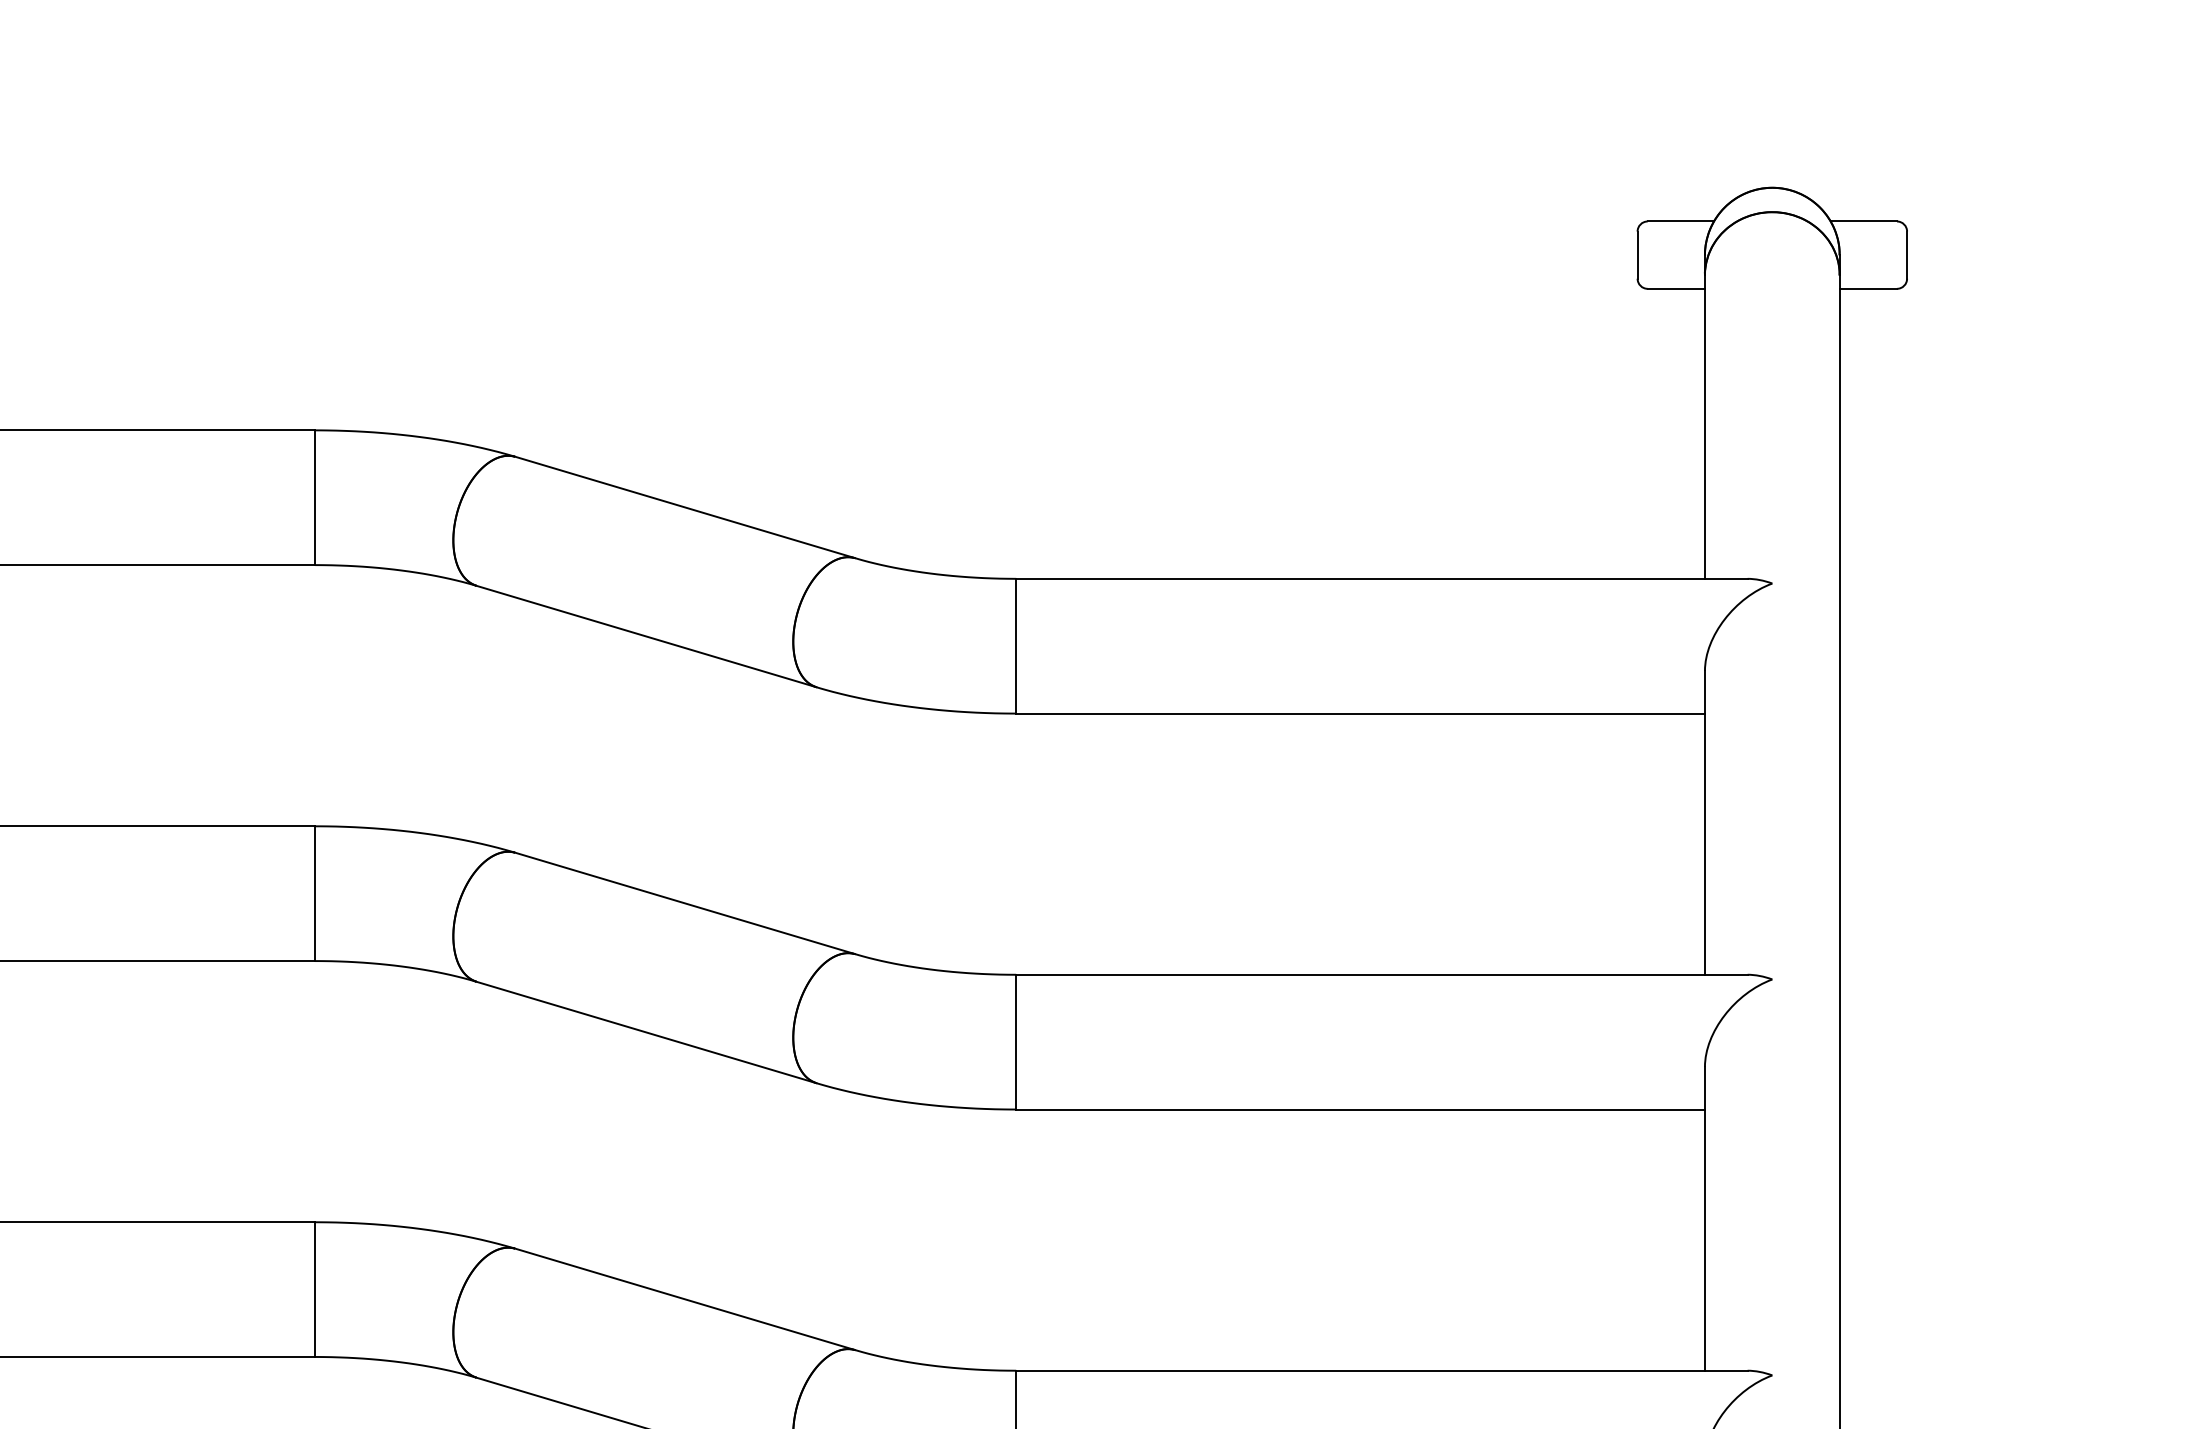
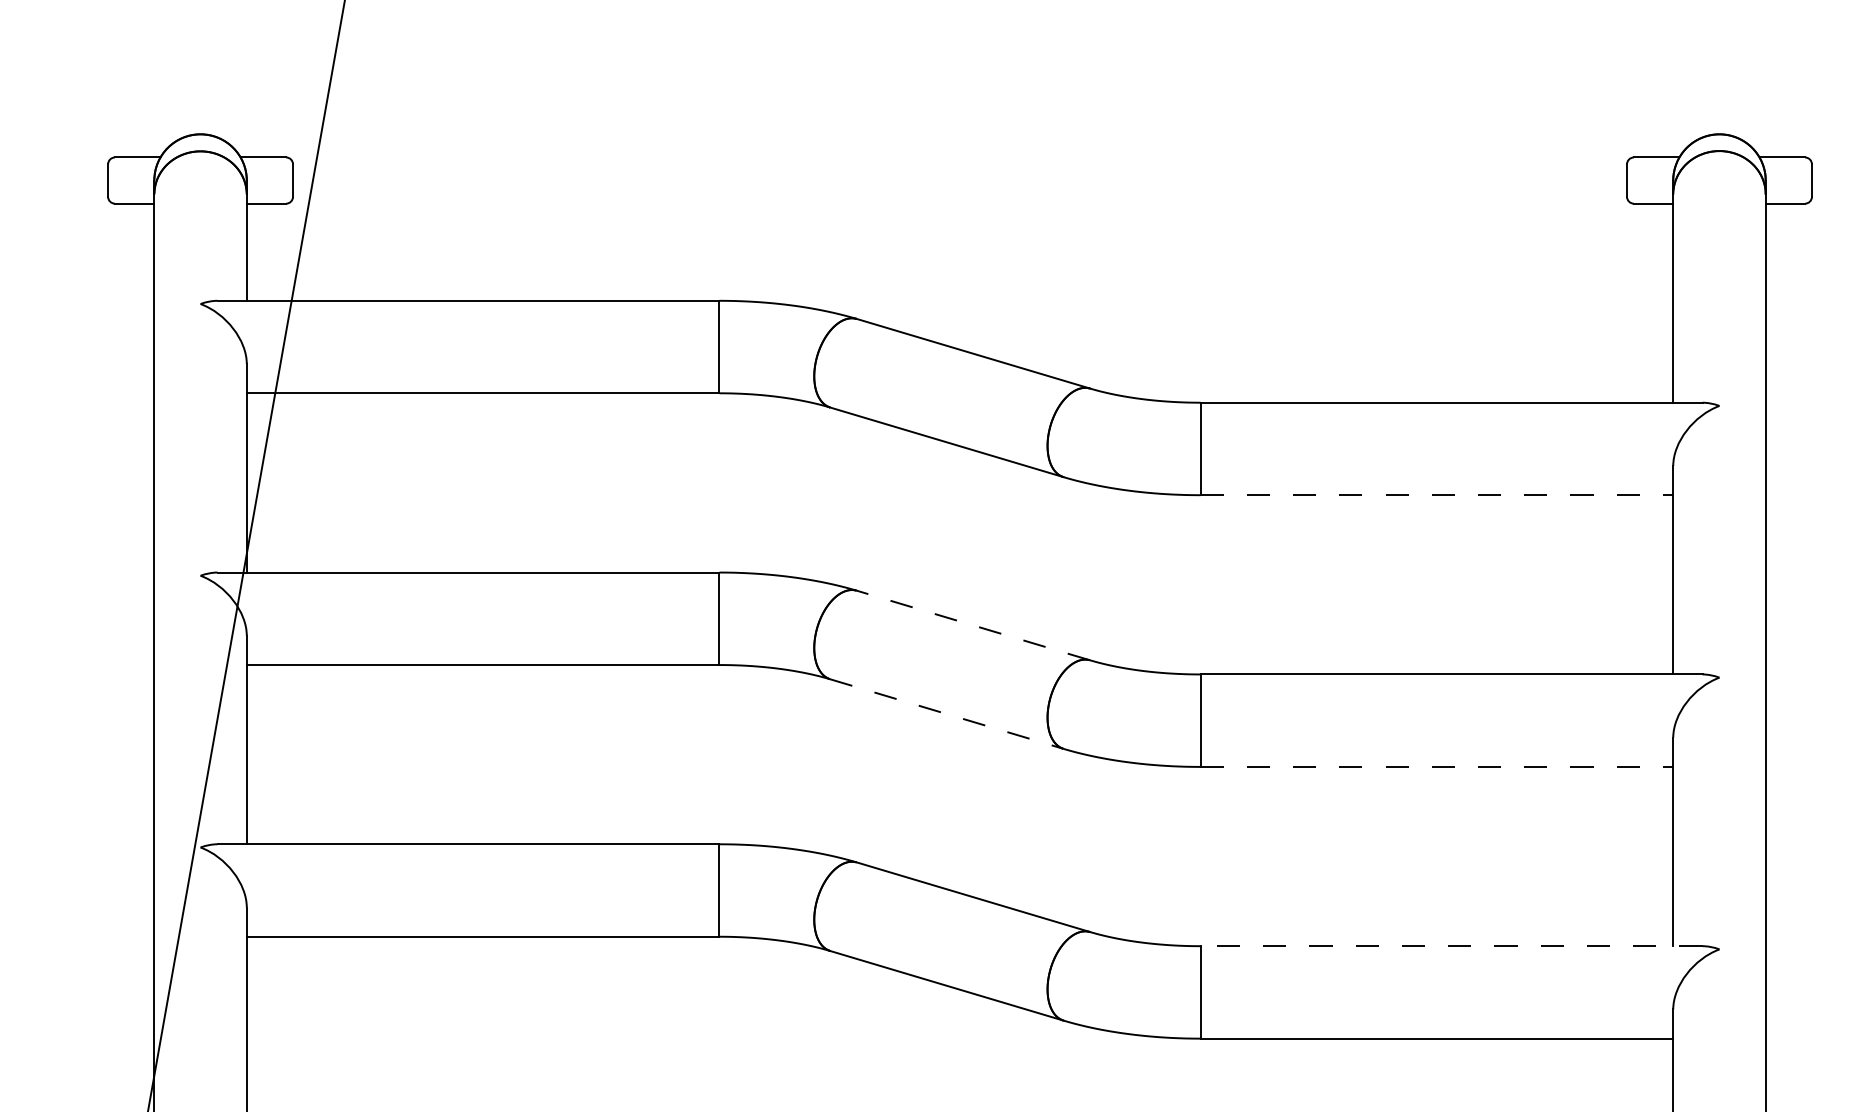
line: (1361, 714) -> (1437, 495), solid -> dashed
line: (685, 903) -> (973, 625), solid -> dashed
line: (646, 1033) -> (946, 714), solid -> dashed
line: (1361, 1108) -> (1437, 766), solid -> dashed
line: (1381, 1371) -> (1451, 946), solid -> dashed

